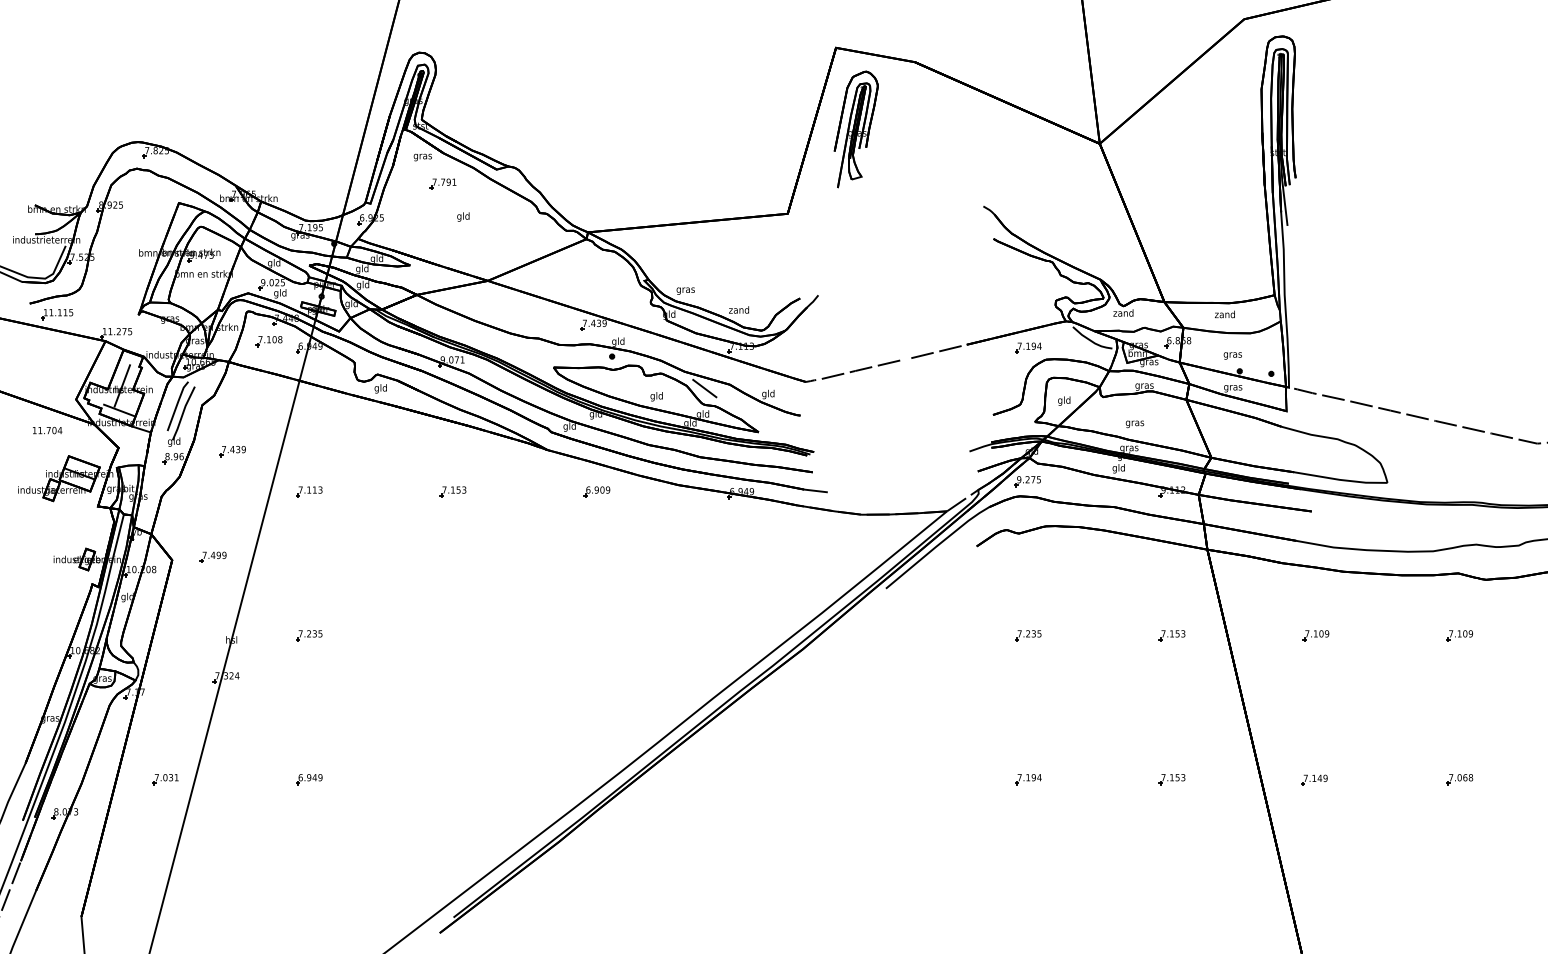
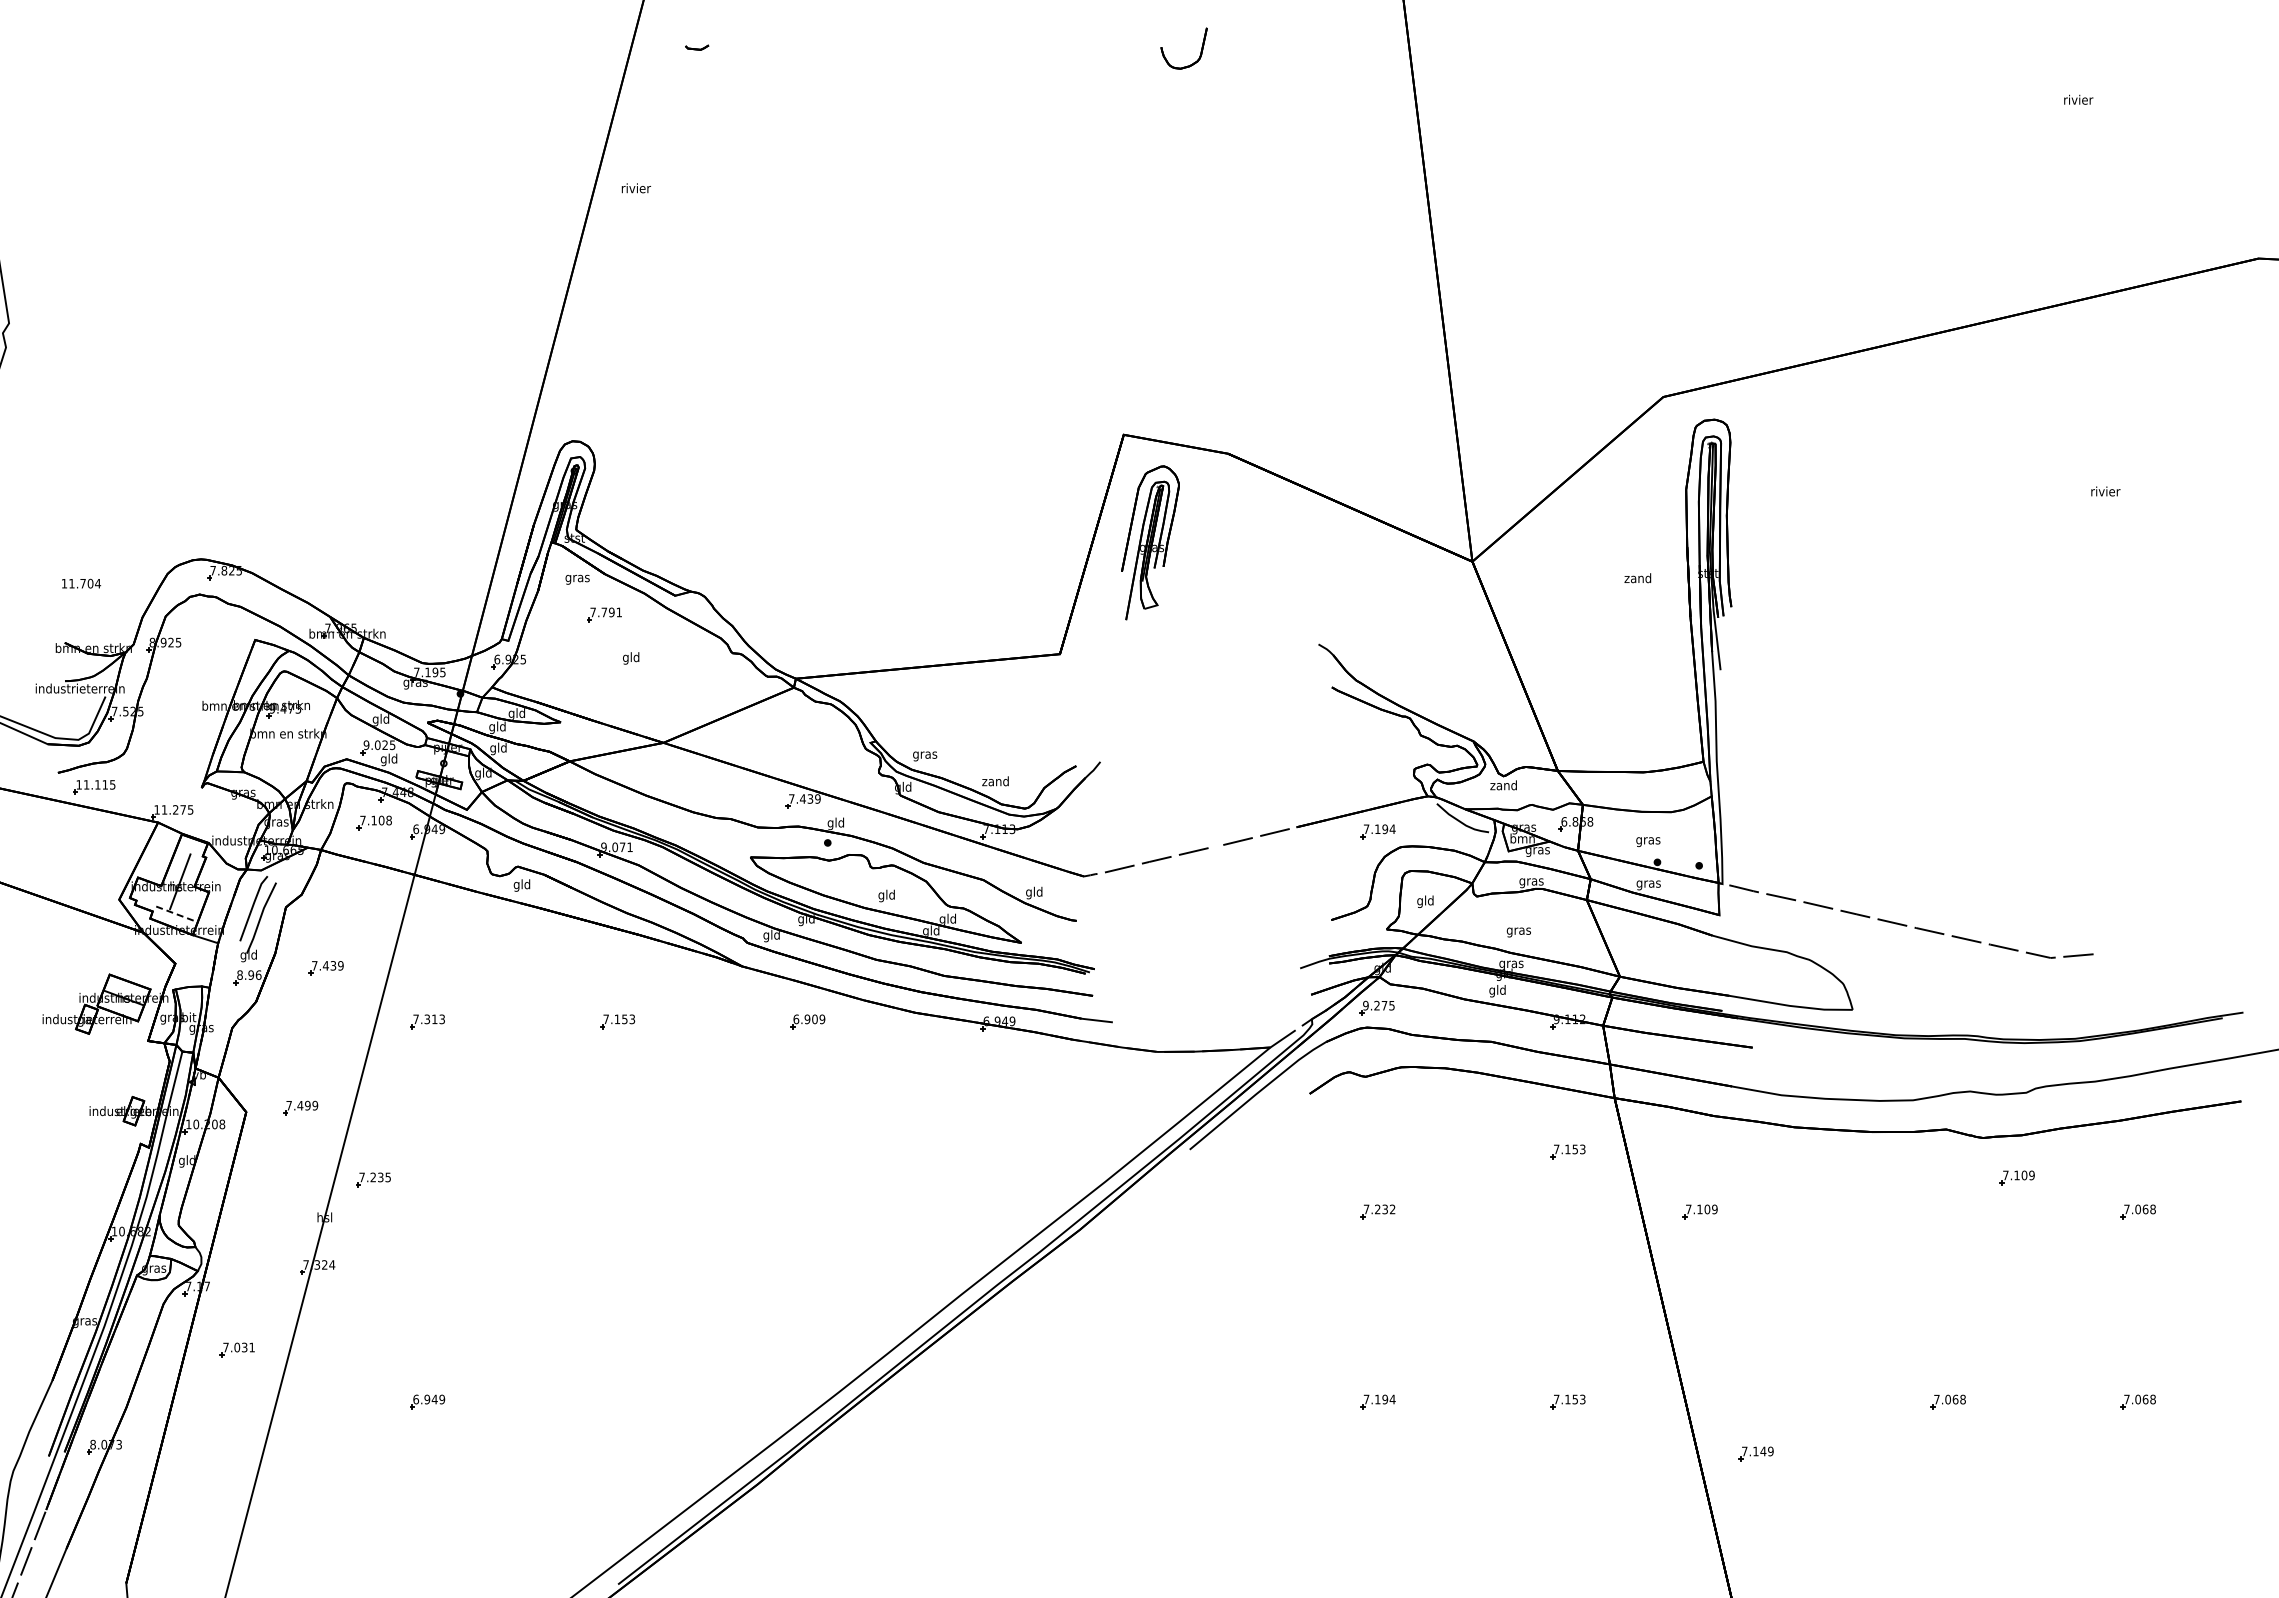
text: (1224, 314) -> (1637, 578), moved
line: (704, 388) -> (950, 884), removed
line: (119, 410) -> (176, 914), solid -> dashed
text: (47, 430) -> (81, 583), moved
text: (309, 490) -> (427, 1019), 7.113 -> 7.313
text: (1039, 633) -> (1392, 1209), 7.235 -> 7.232
part: (309, 635) -> (373, 1179), moved
part: (1171, 635) -> (1567, 1151), moved
part: (1315, 635) -> (1699, 1211), moved
part: (1459, 635) -> (2016, 1177), moved
part: (164, 779) -> (236, 1349), moved
part: (1313, 779) -> (1755, 1453), moved

